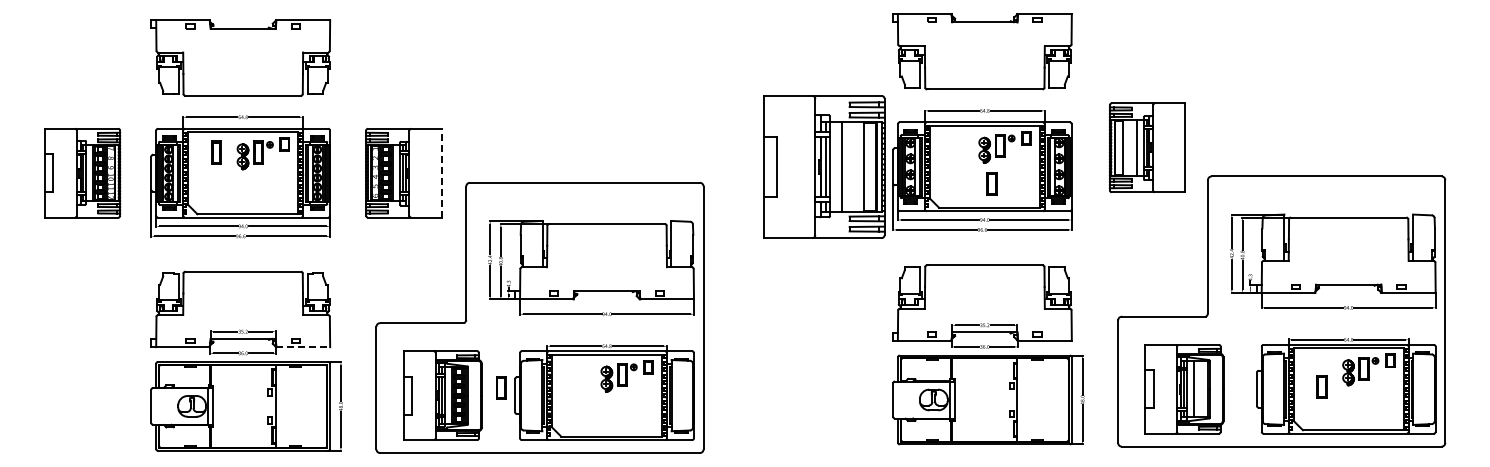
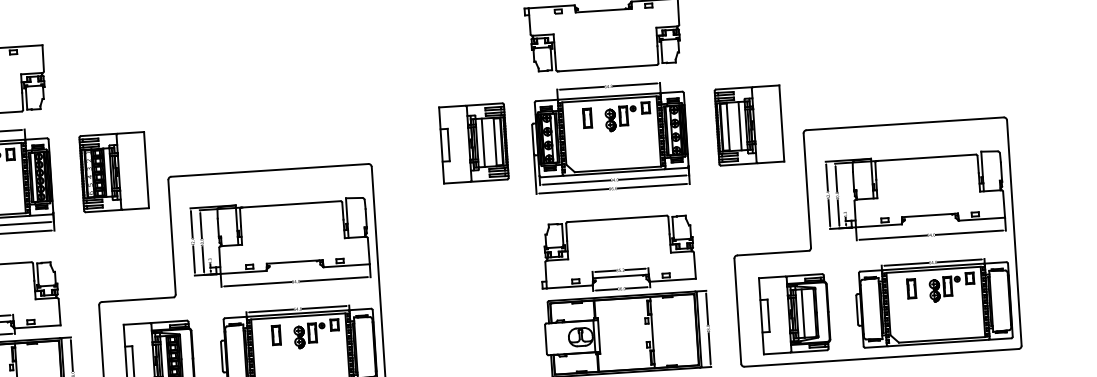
part: (1146, 147) -> (748, 125), moved
part: (823, 166) -> (473, 143), size x0.62
line: (441, 172) -> (146, 169), dashed -> solid
part: (991, 183) -> (587, 117), moved
line: (303, 347) -> (37, 327), dashed -> solid
part: (1321, 386) -> (911, 288), moved
part: (501, 387) -> (276, 334), moved

